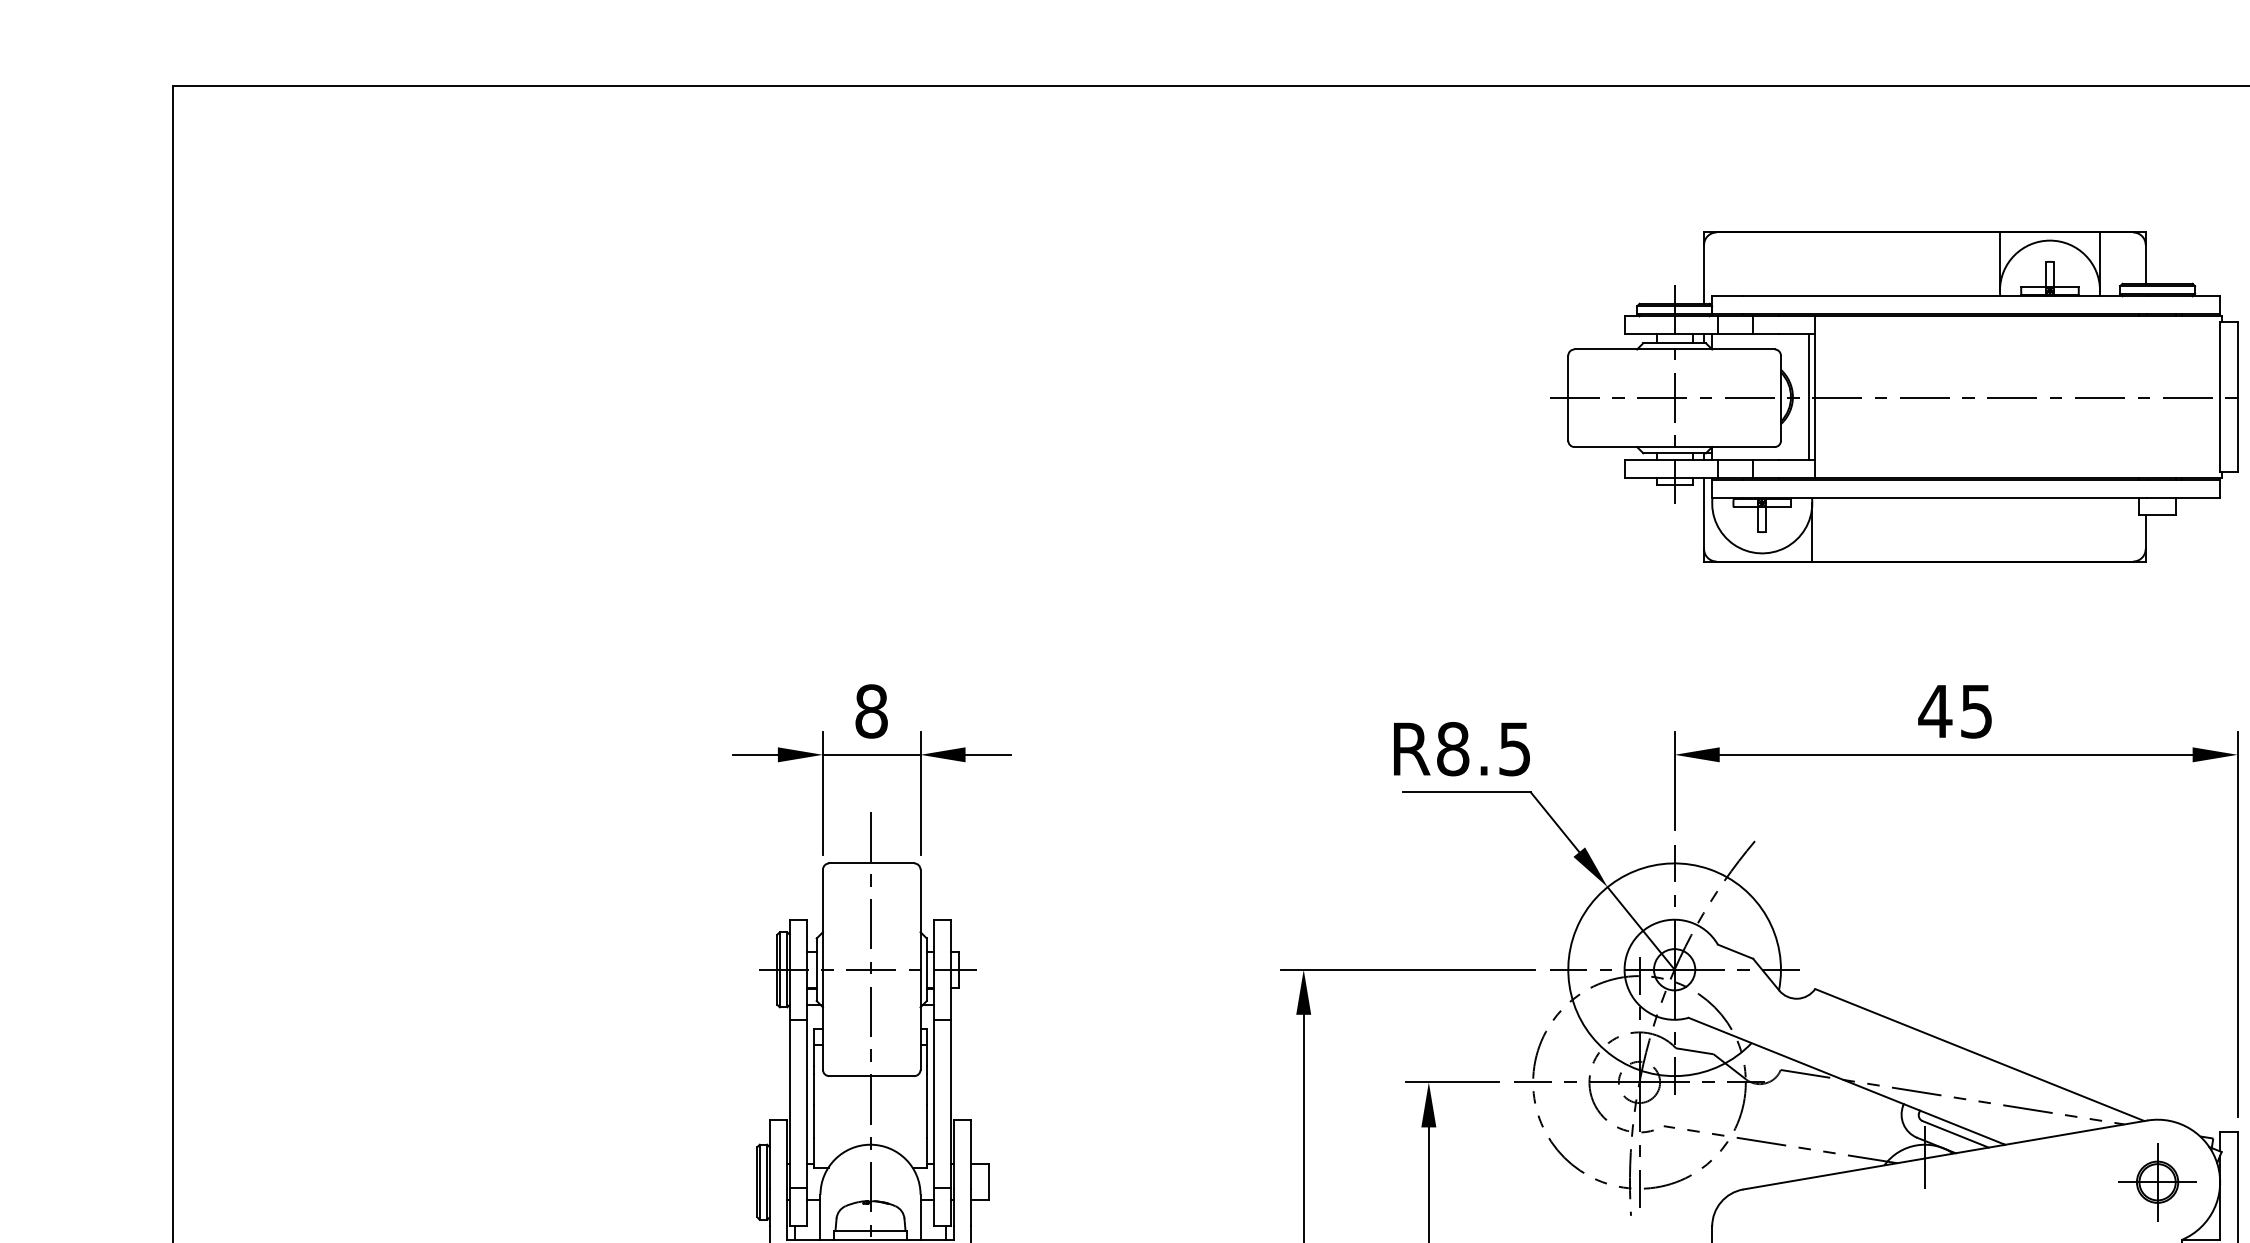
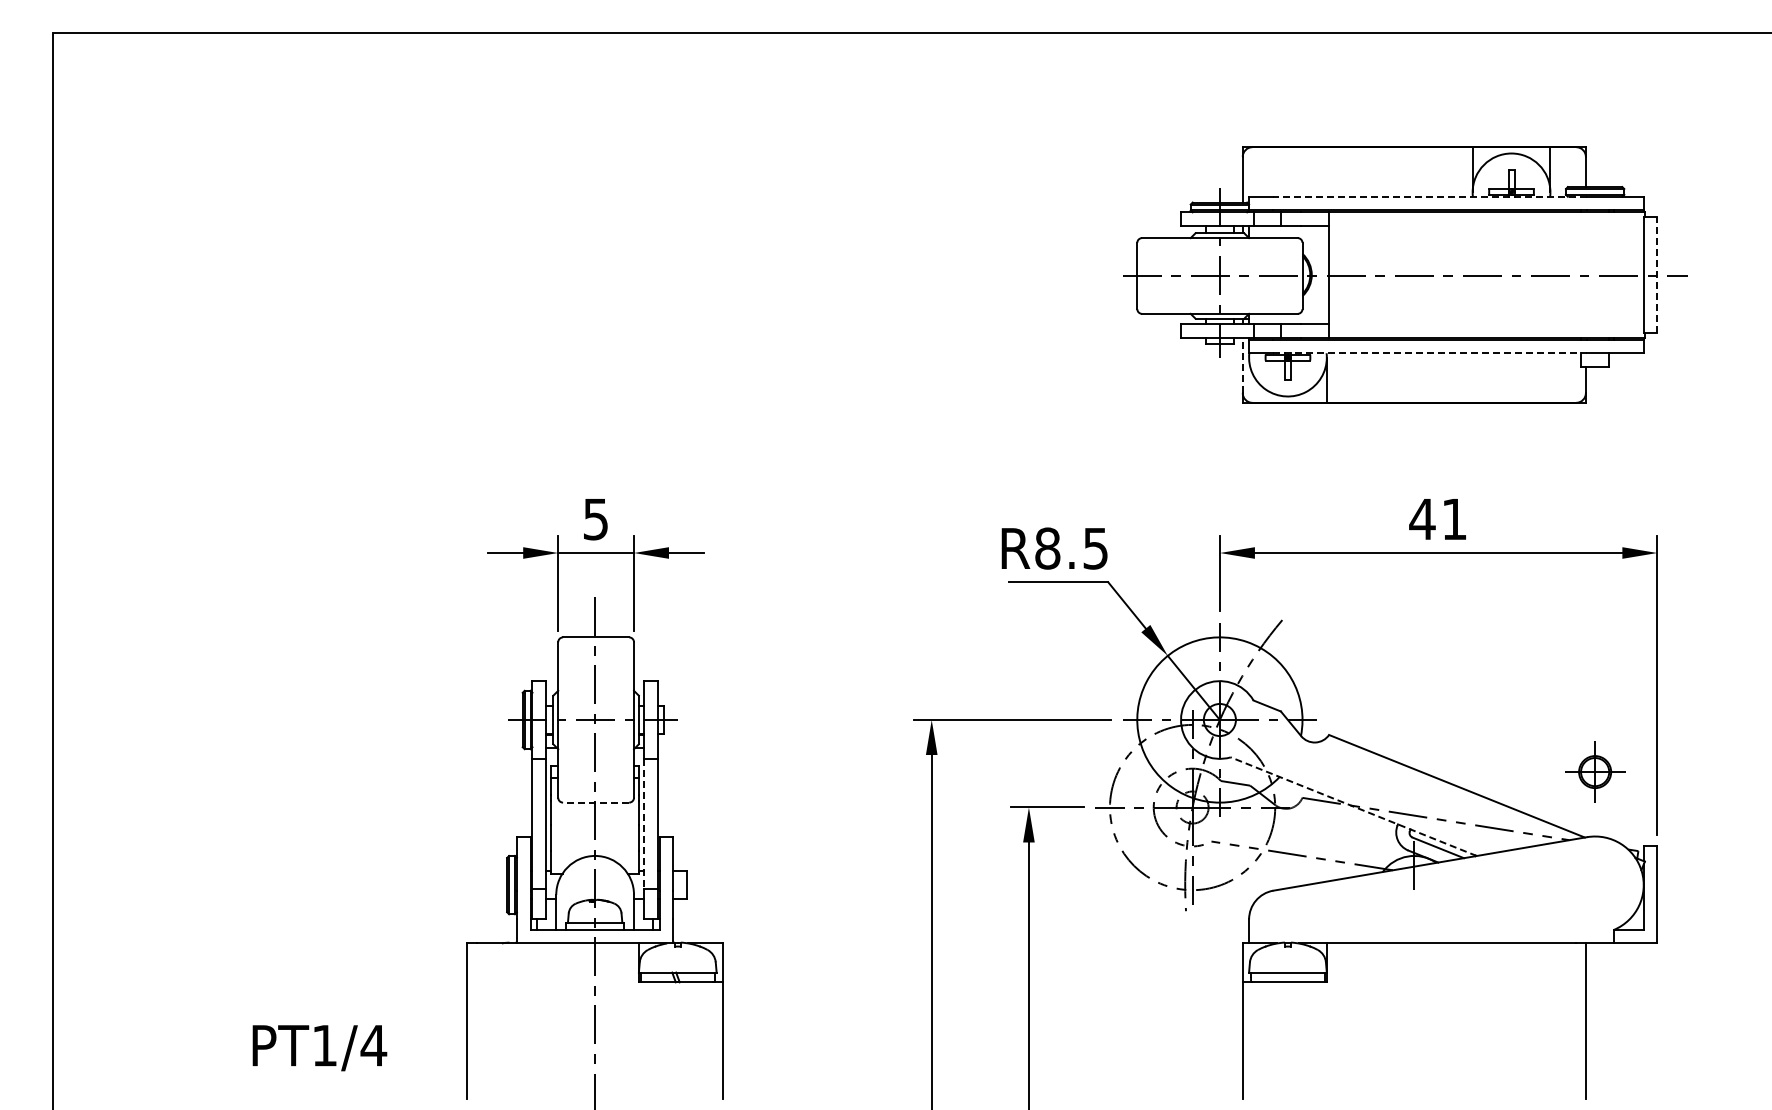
line: (1945, 295) -> (1430, 196), solid -> dashed
line: (1809, 396) -> (1324, 274), removed
line: (2237, 396) -> (1657, 274), solid -> dashed
line: (1945, 498) -> (1430, 353), solid -> dashed
line: (1703, 513) -> (1242, 365), solid -> dashed
text: (870, 711) -> (595, 519), 8 -> 5
text: (1976, 711) -> (1454, 519), 45 -> 41
line: (870, 1075) -> (595, 802), solid -> dashed
line: (1846, 1081) -> (1353, 806), solid -> dashed
line: (934, 1104) -> (644, 824), solid -> dashed
part: (2158, 1181) -> (1595, 771), moved

